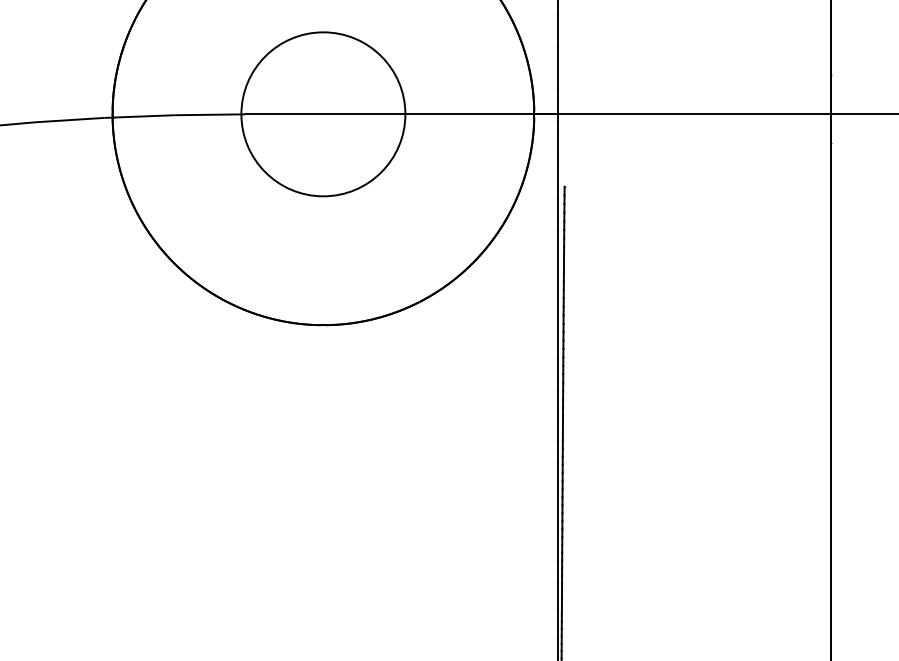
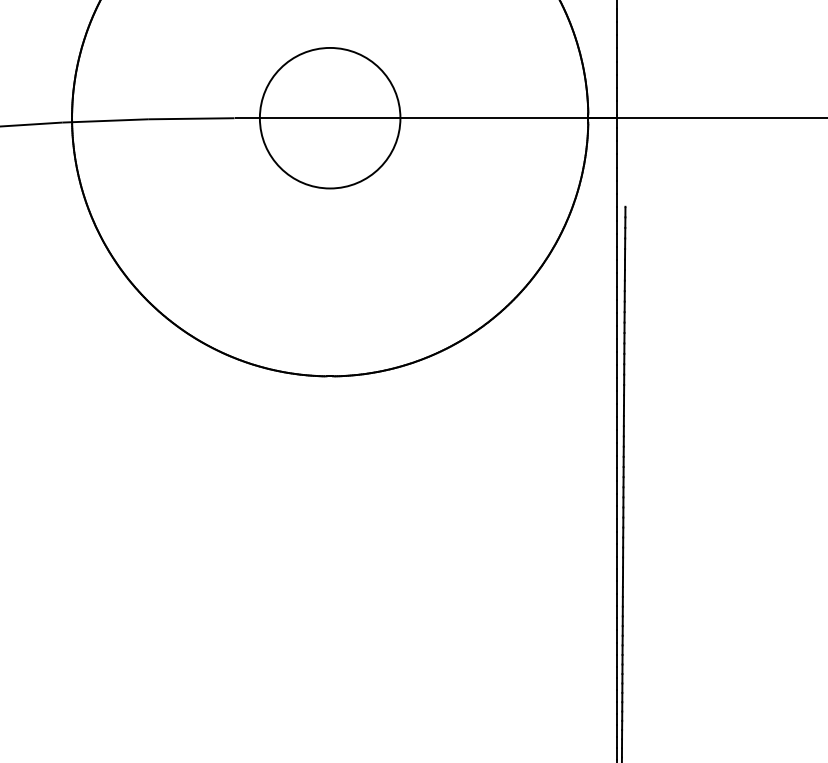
circle: (323, 114) -> (330, 118), size x0.7

